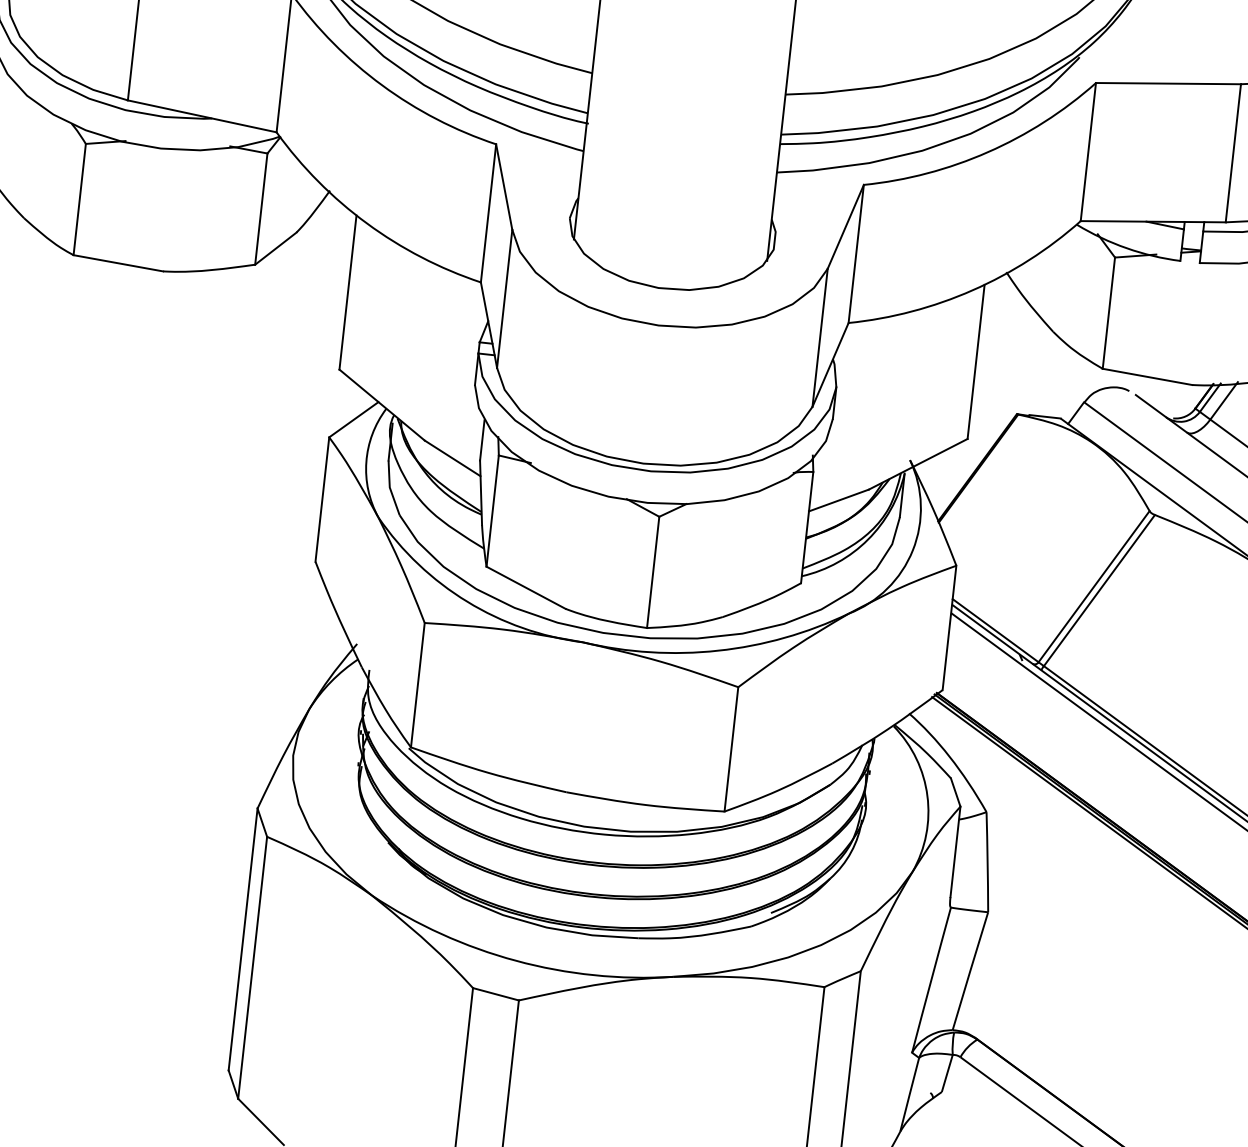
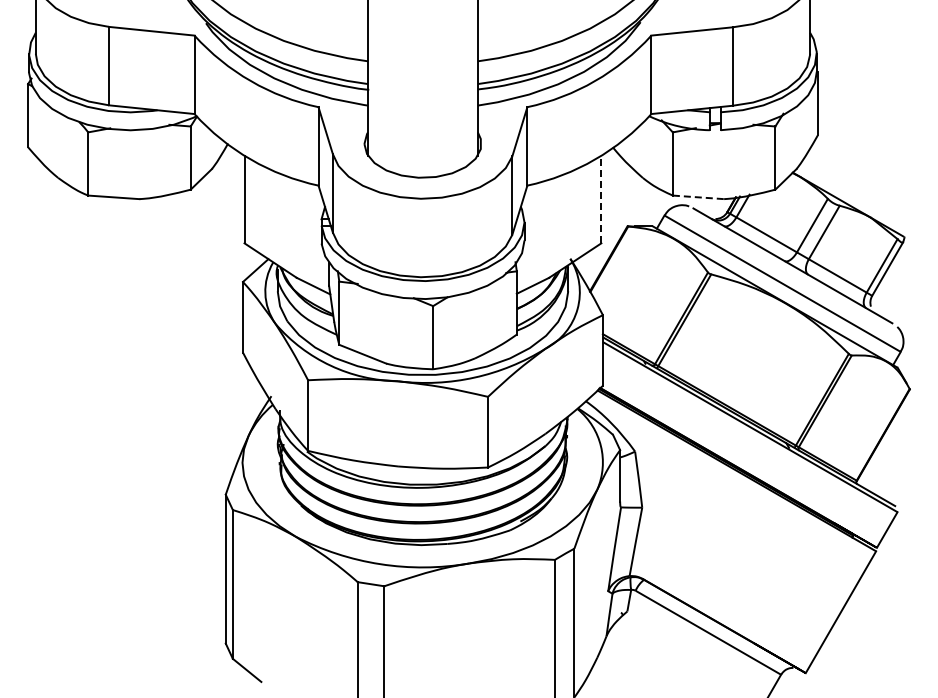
line: (976, 361) -> (601, 199), solid -> dashed
line: (1147, 377) -> (698, 197), solid -> dashed

